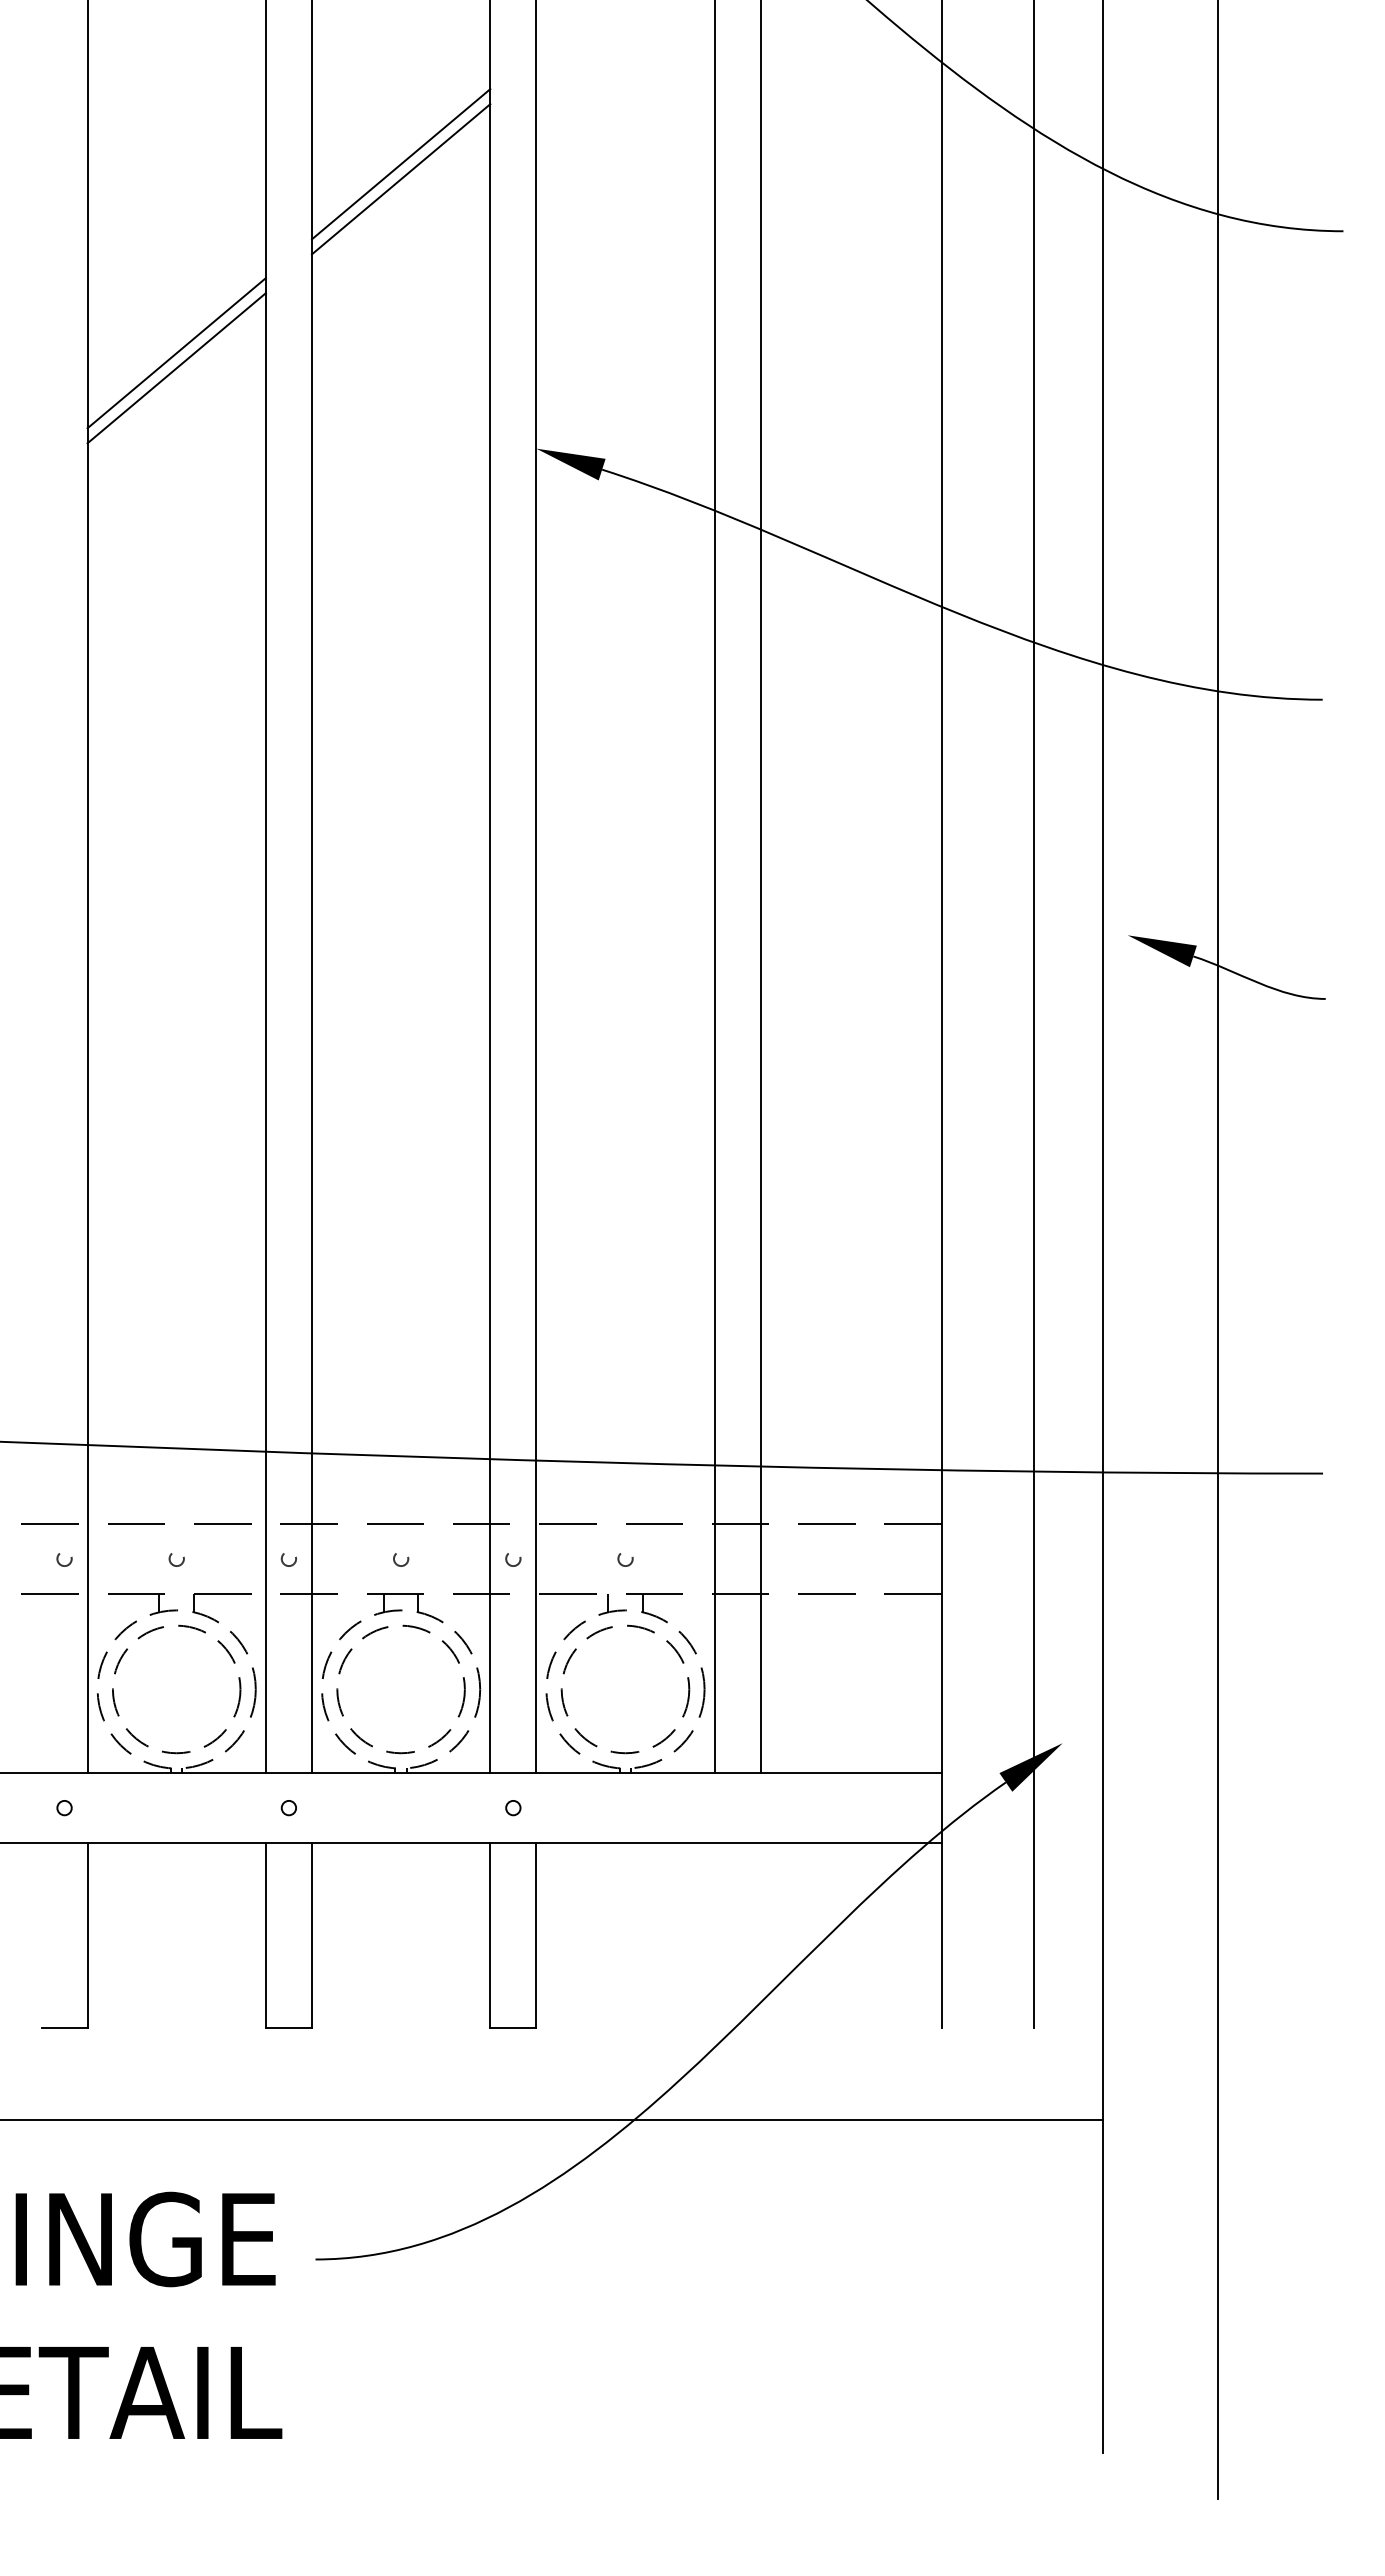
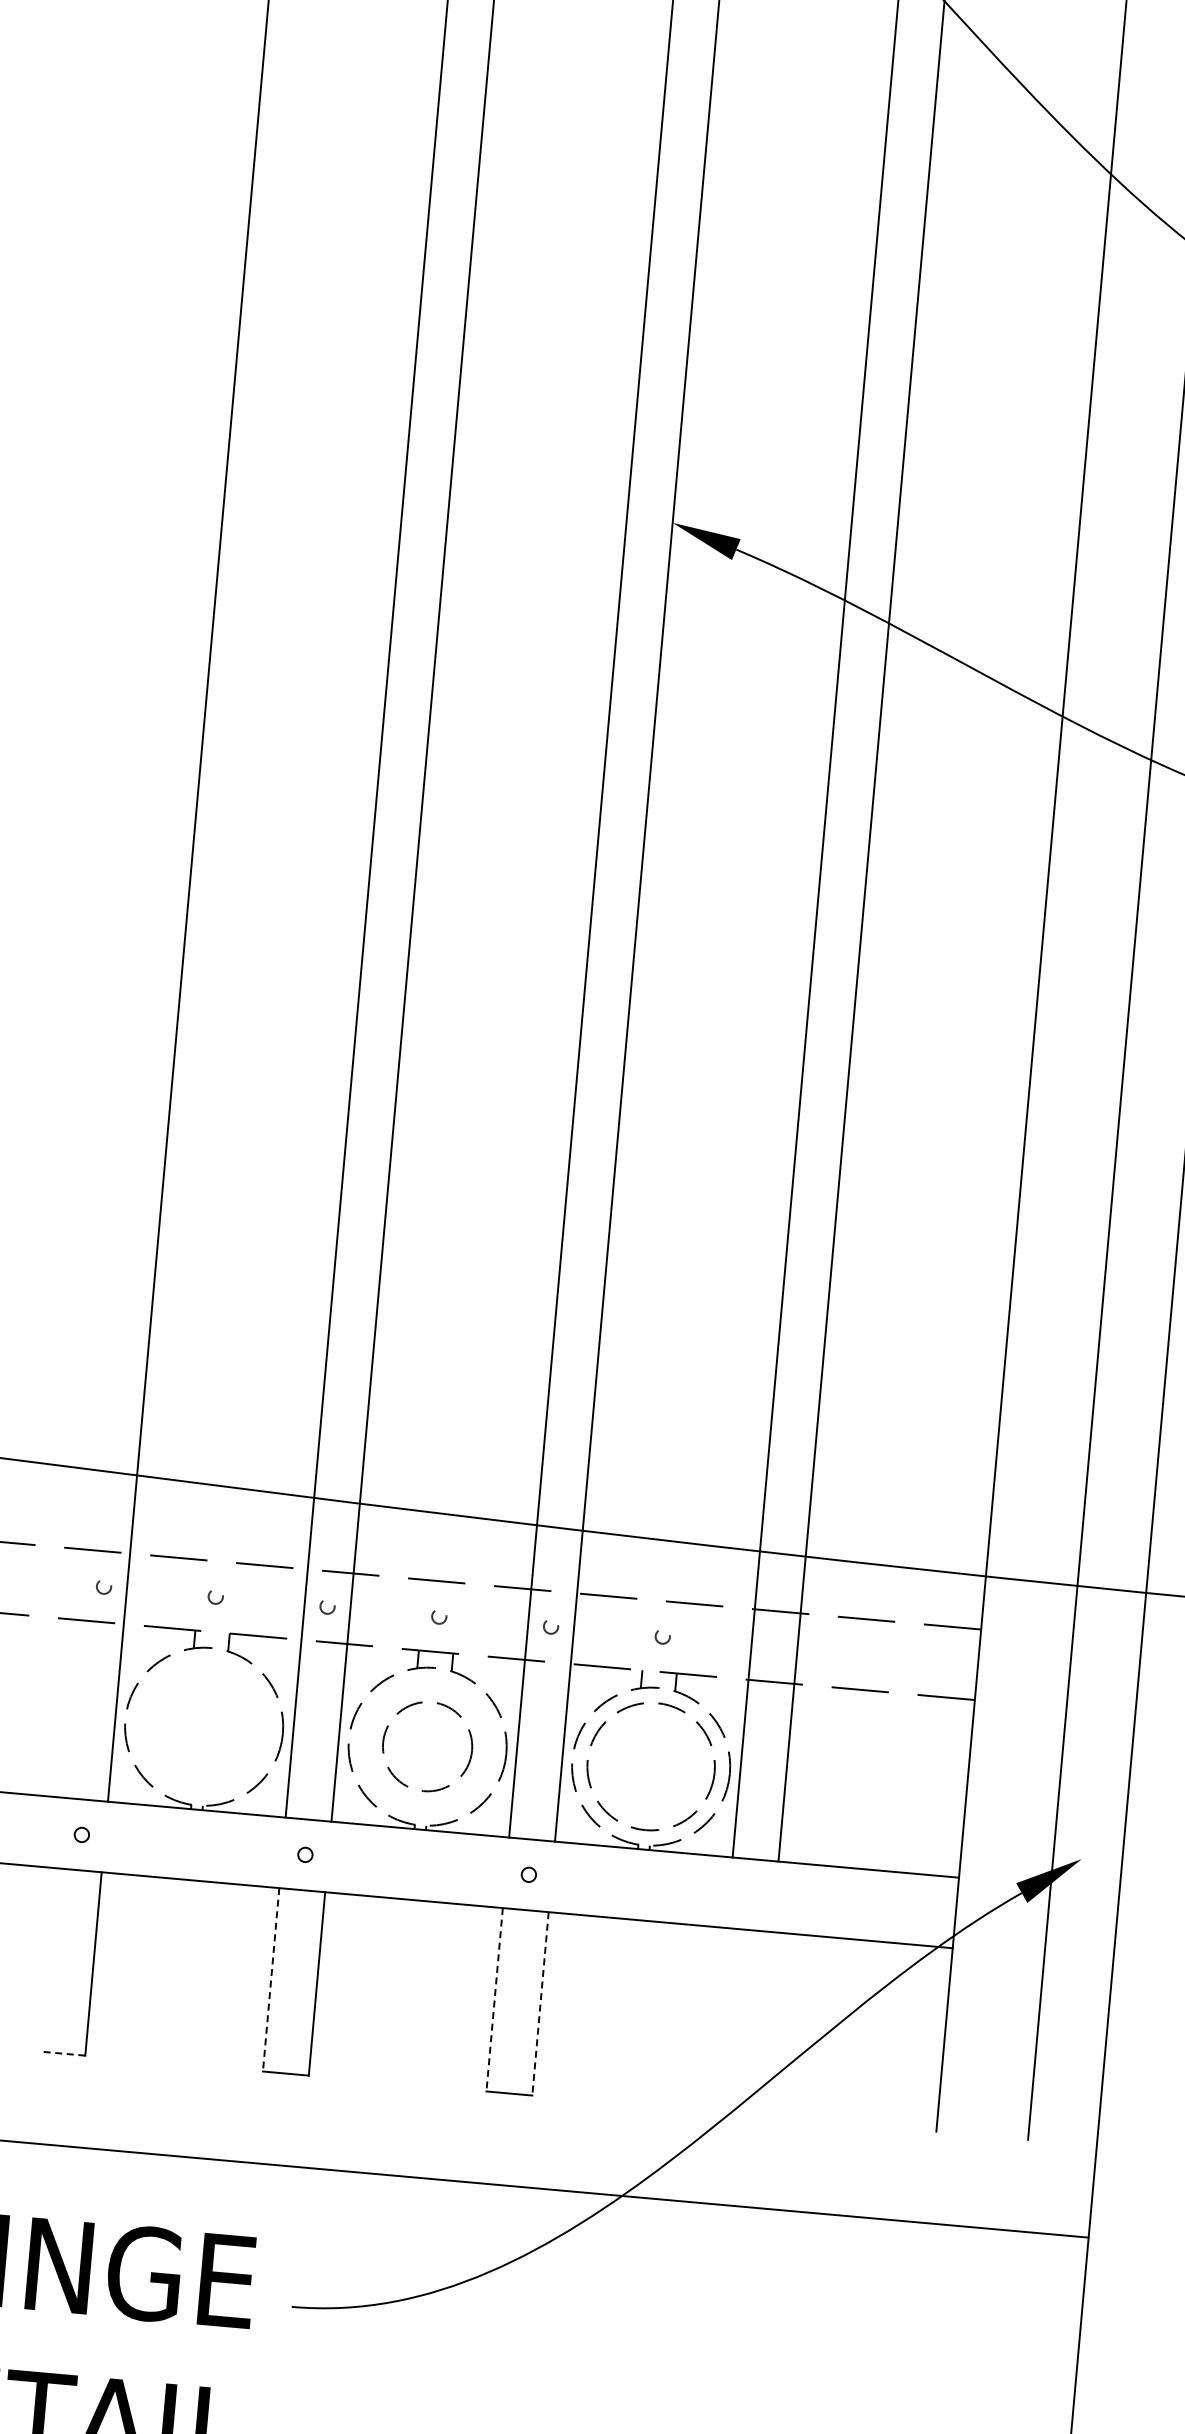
line: (400, 164) -> (562, 227), removed
line: (400, 179) -> (561, 242), removed
line: (176, 353) -> (322, 396), removed
line: (176, 368) -> (321, 411), removed
circle: (176, 1689) -> (203, 1726), removed
circle: (400, 1689) -> (427, 1746), size x0.7
line: (265, 1936) -> (270, 1980), solid -> dashed
line: (490, 1936) -> (494, 2000), solid -> dashed
line: (536, 1936) -> (540, 2004), solid -> dashed
line: (64, 2027) -> (62, 2053), solid -> dashed

